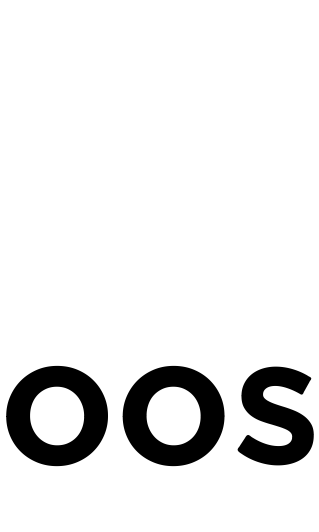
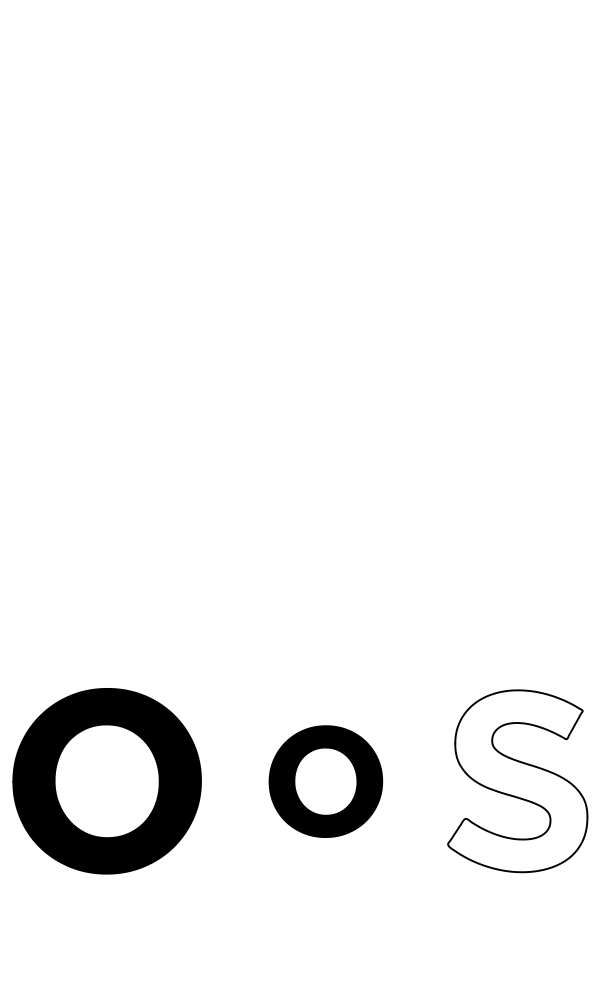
fill: (275, 415) -> (517, 780), removed
part: (173, 416) -> (325, 782), size x0.6

